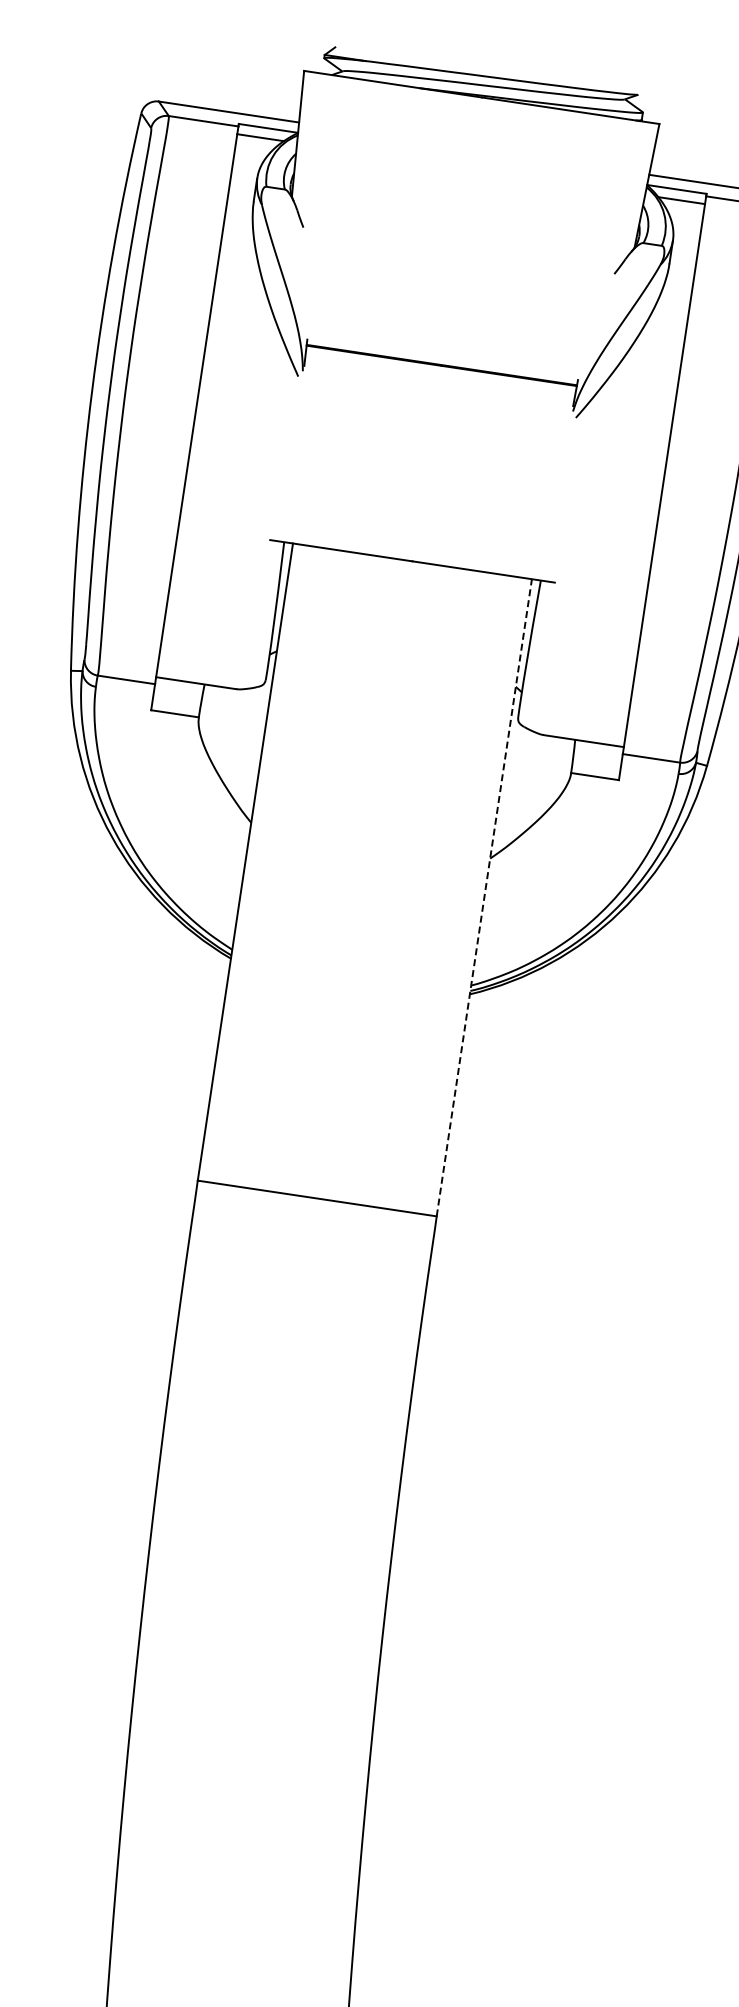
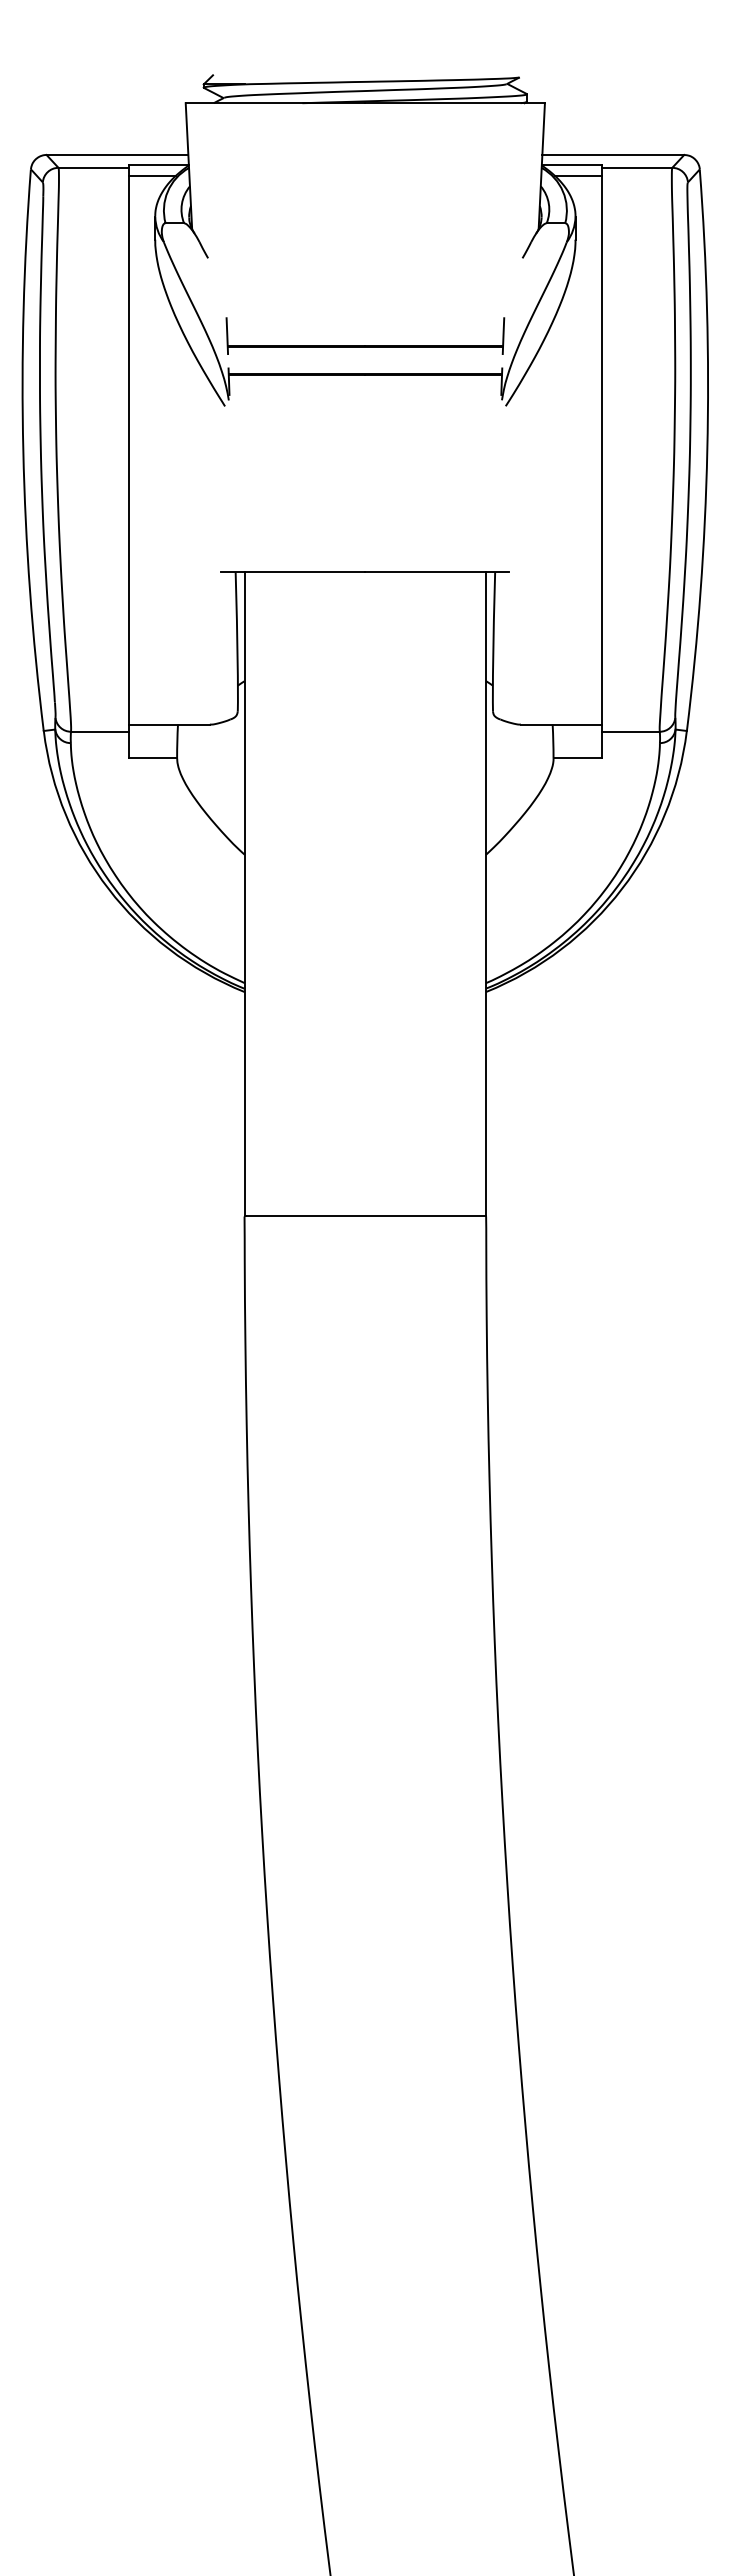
part: (446, 337) -> (365, 345), added
line: (484, 896) -> (486, 893), dashed -> solid

